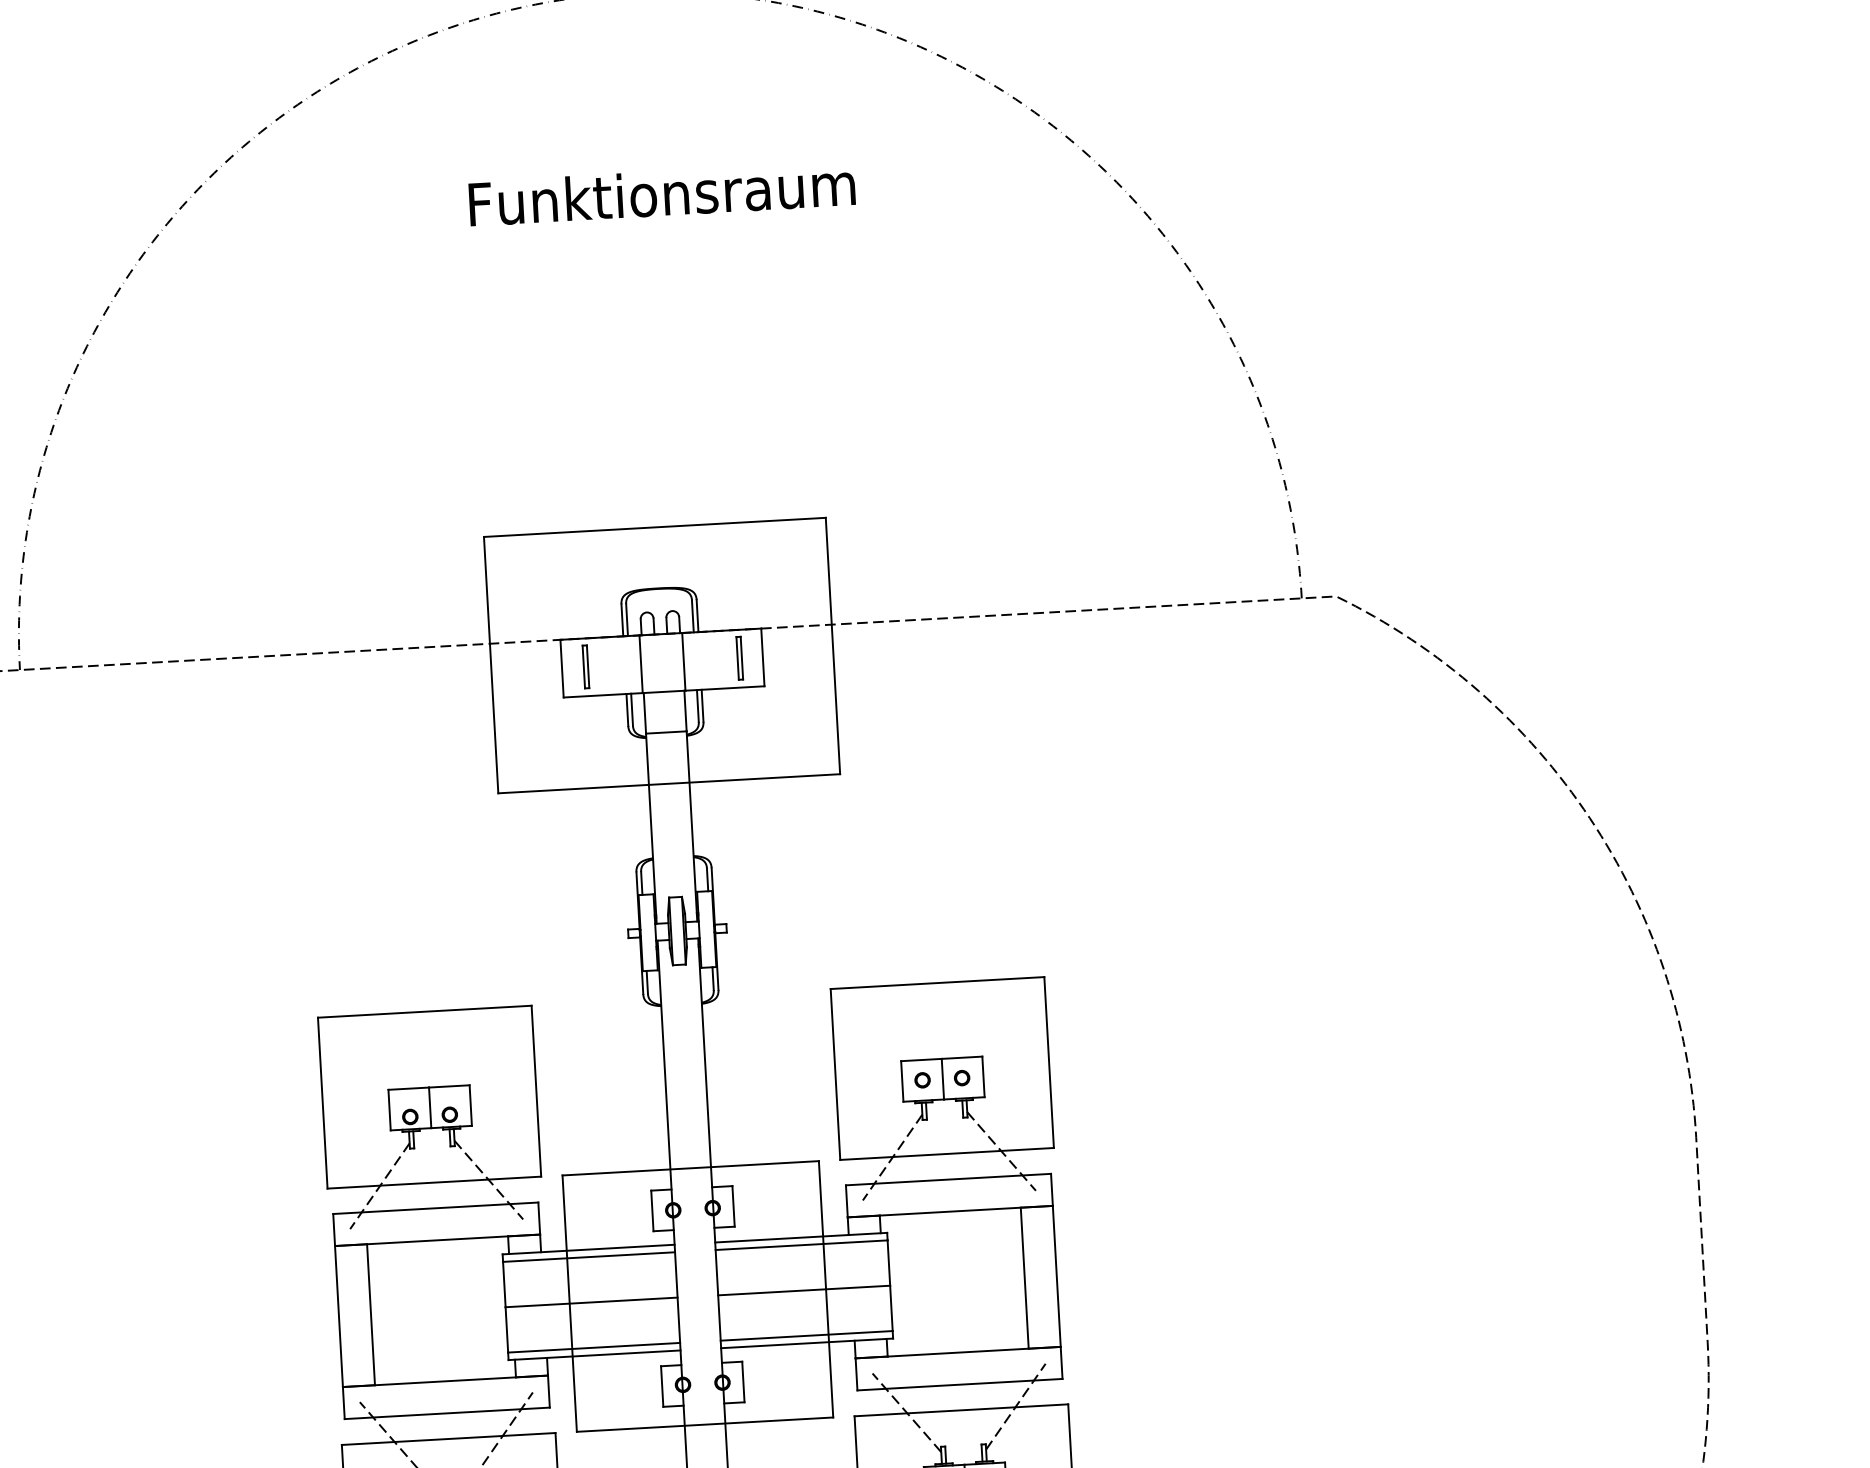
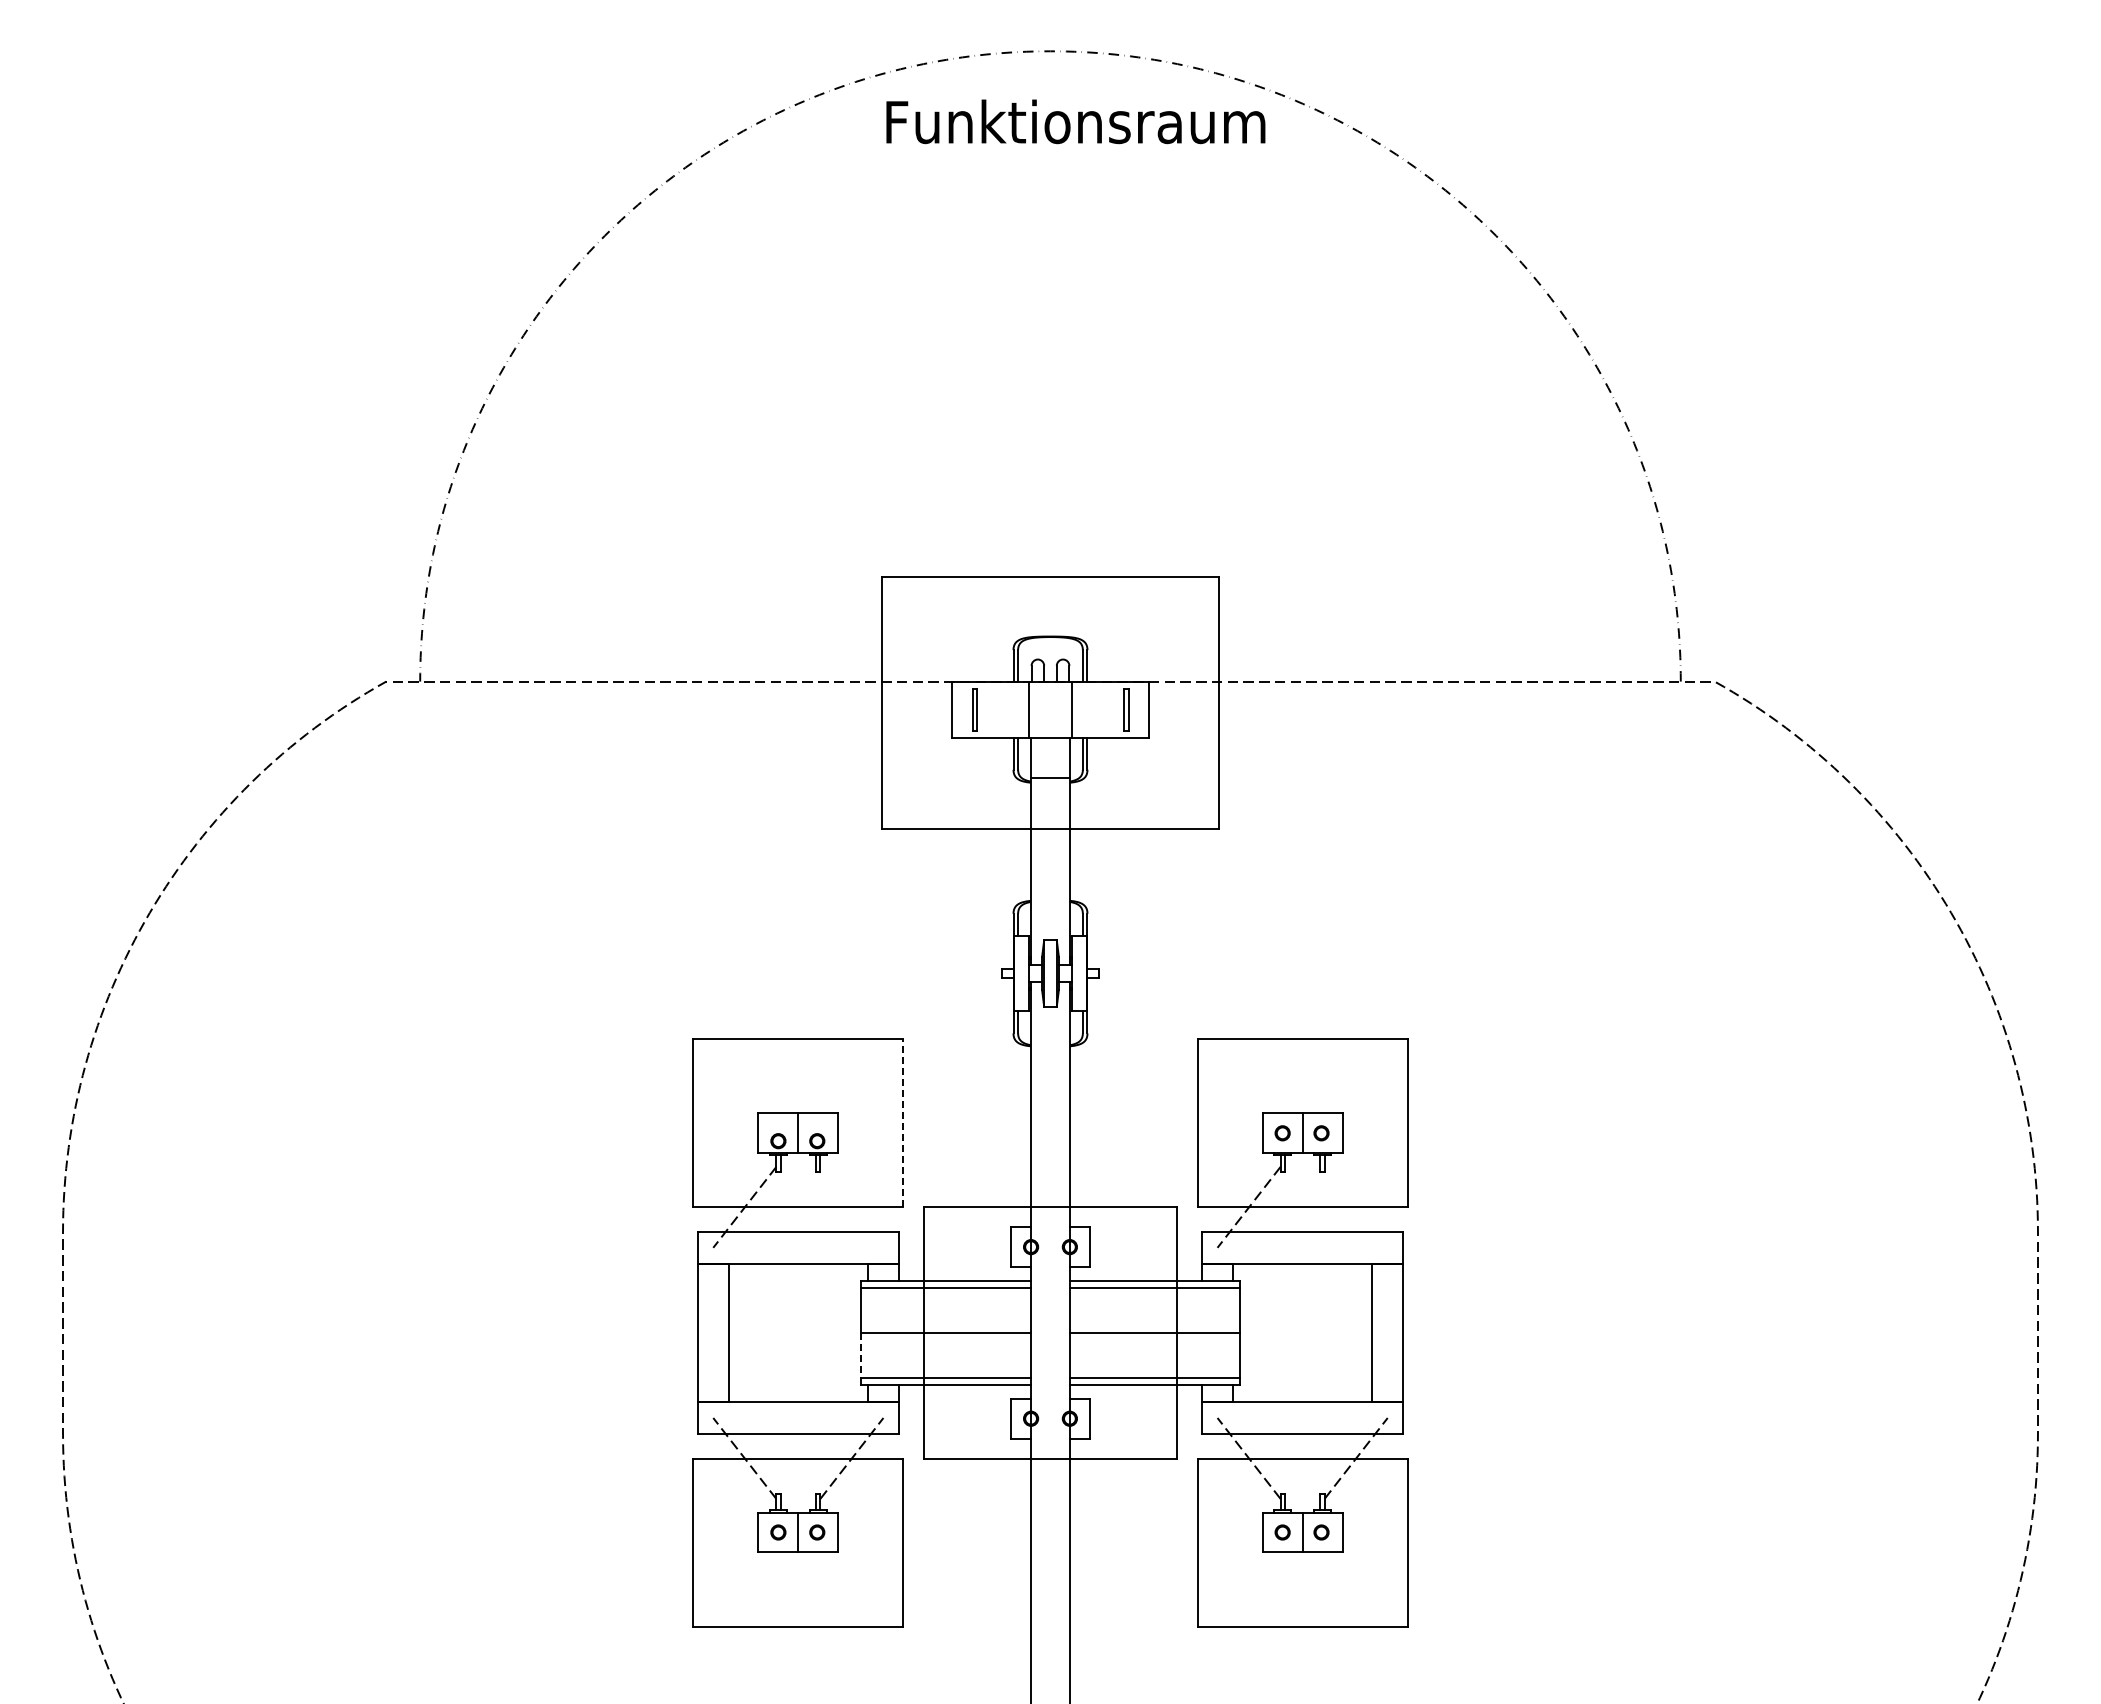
text: (661, 193) -> (1075, 121), moved
line: (536, 1090) -> (903, 1122), solid -> dashed
line: (1000, 1150) -> (1355, 1206), removed
line: (488, 1179) -> (851, 1206), removed
line: (507, 1330) -> (861, 1355), solid -> dashed

